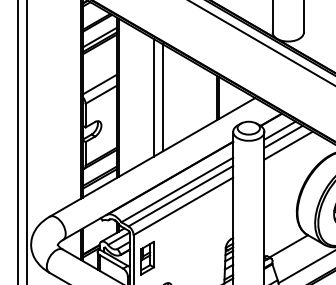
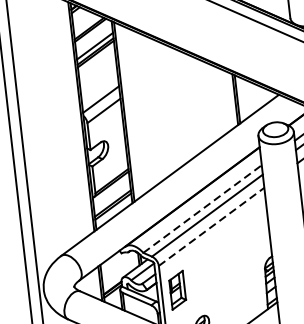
line: (153, 97) -> (163, 107), removed
line: (162, 97) -> (173, 106), removed
line: (177, 190) -> (202, 209), solid -> dashed
line: (183, 206) -> (211, 226), solid -> dashed

